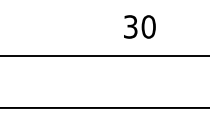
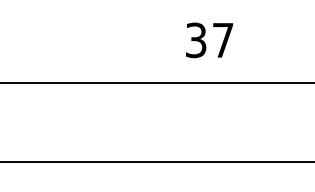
text: (148, 26) -> (222, 39), 30 -> 37

